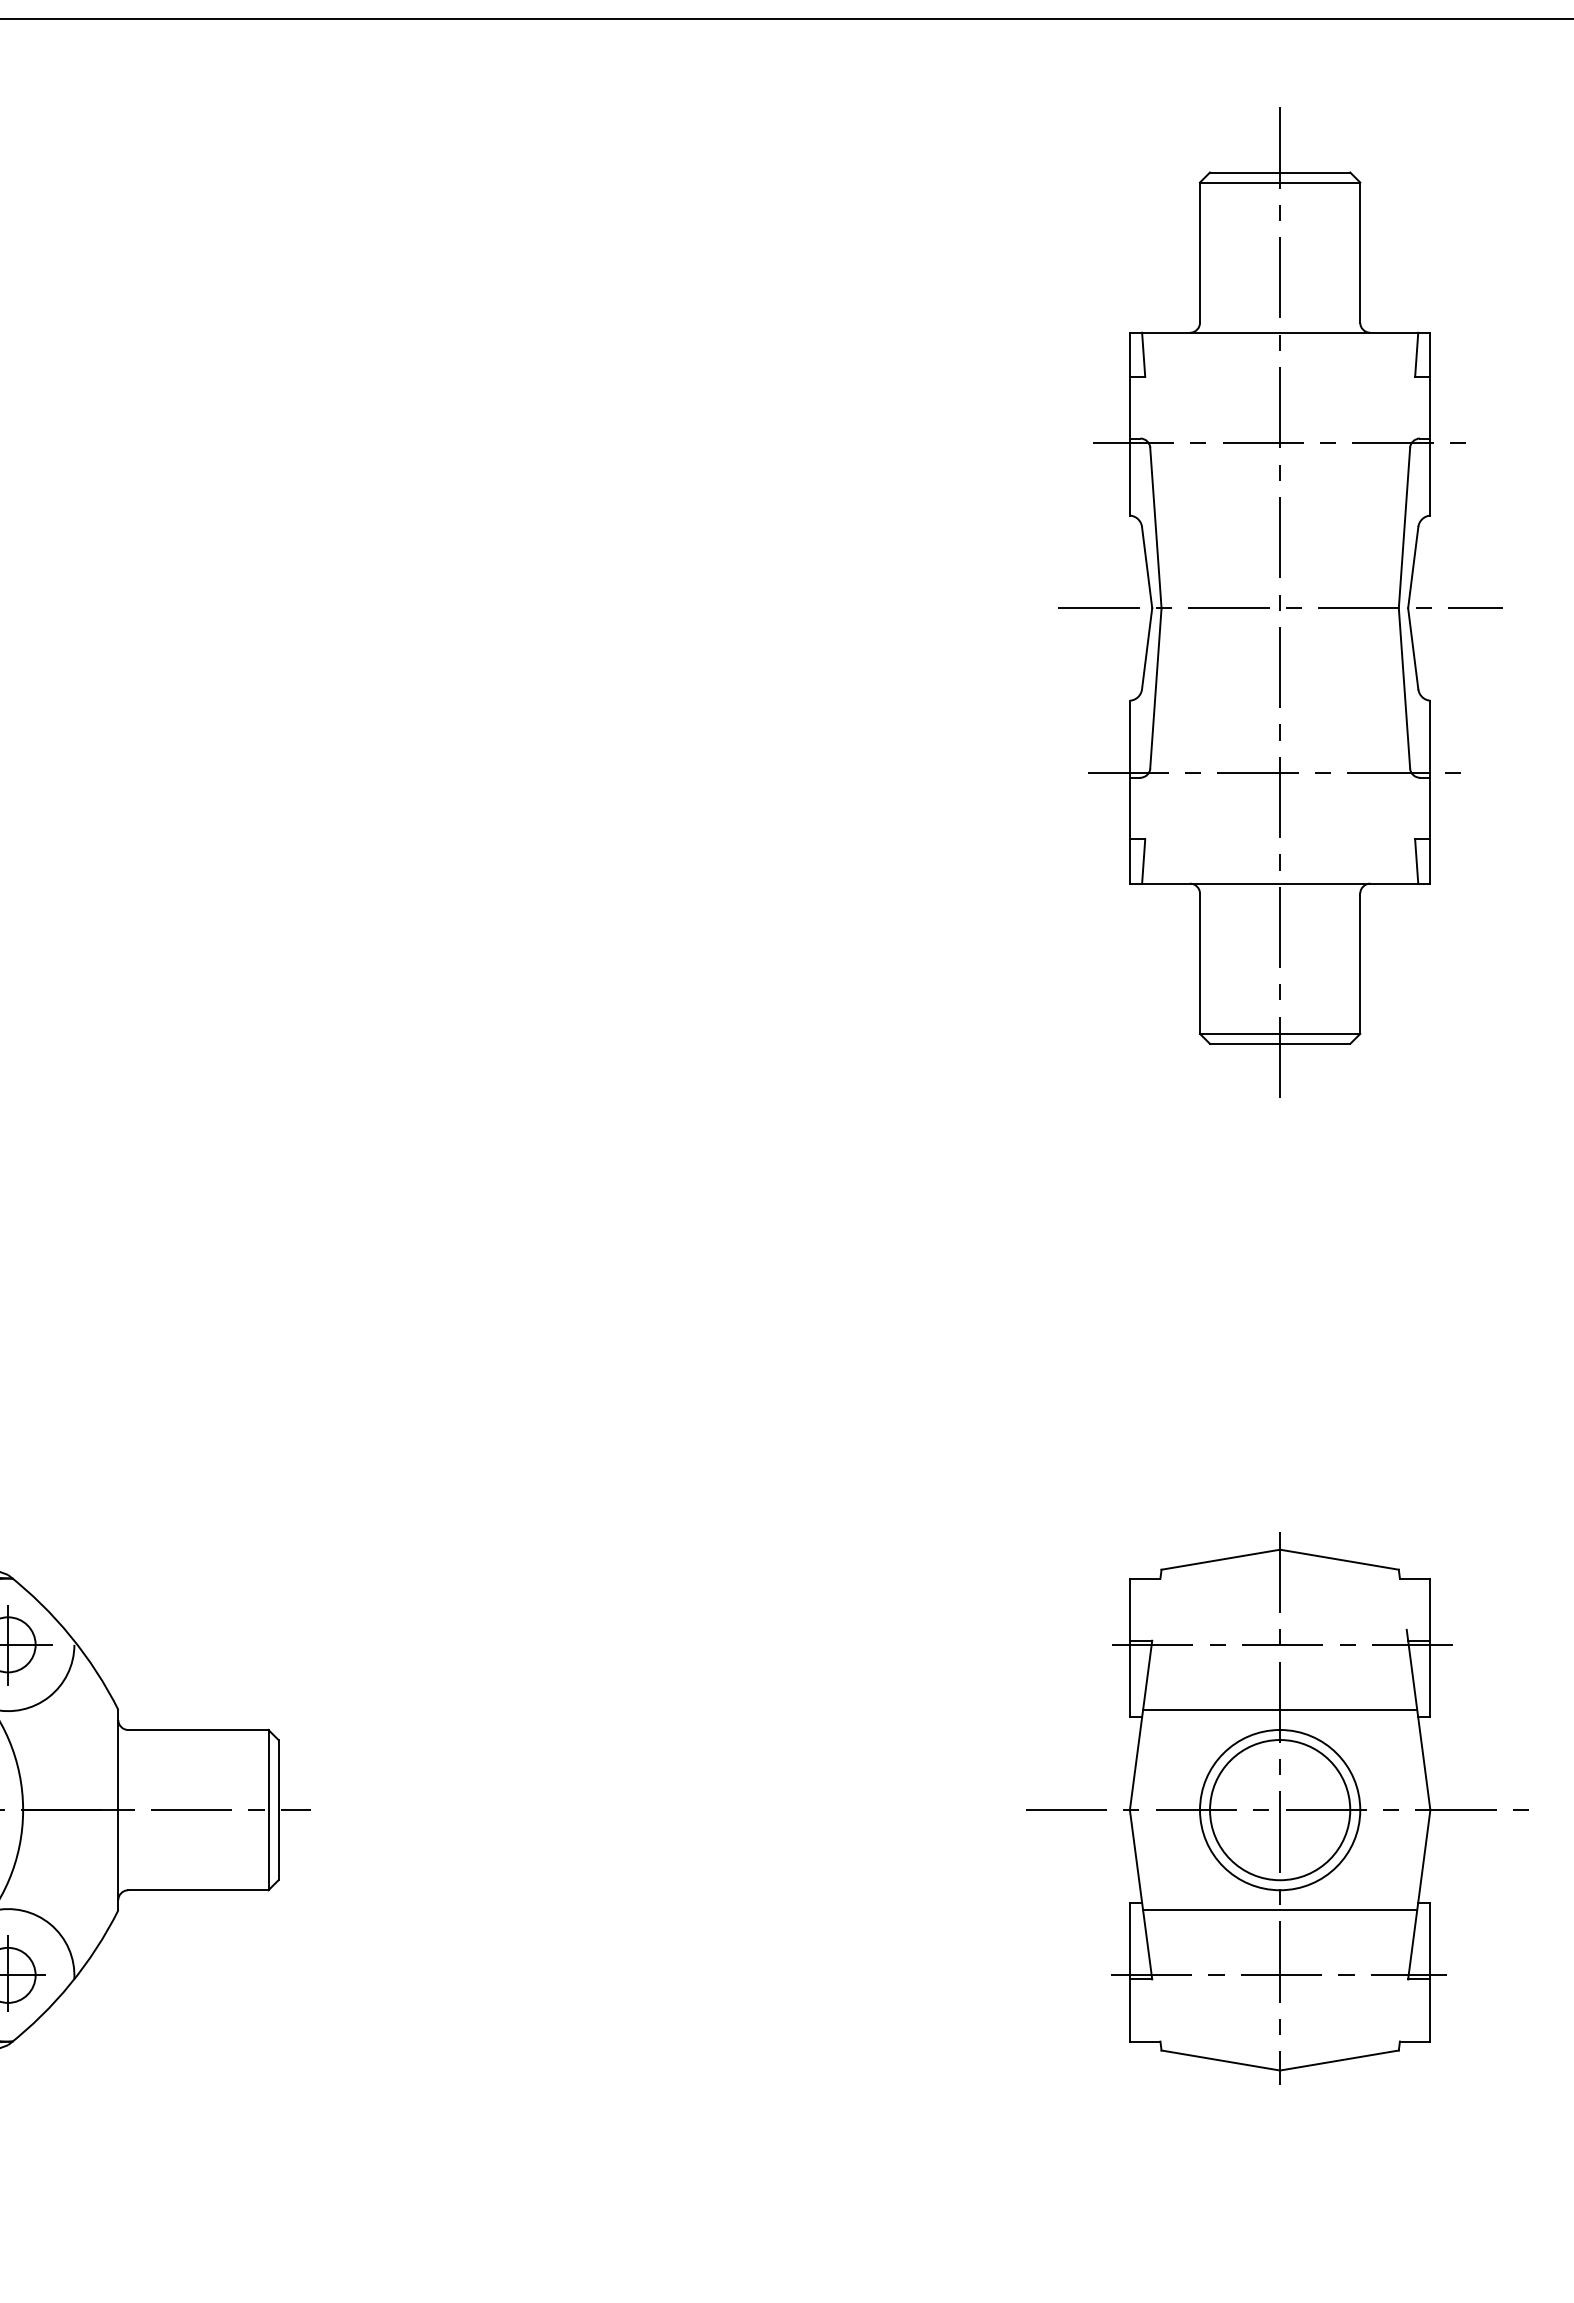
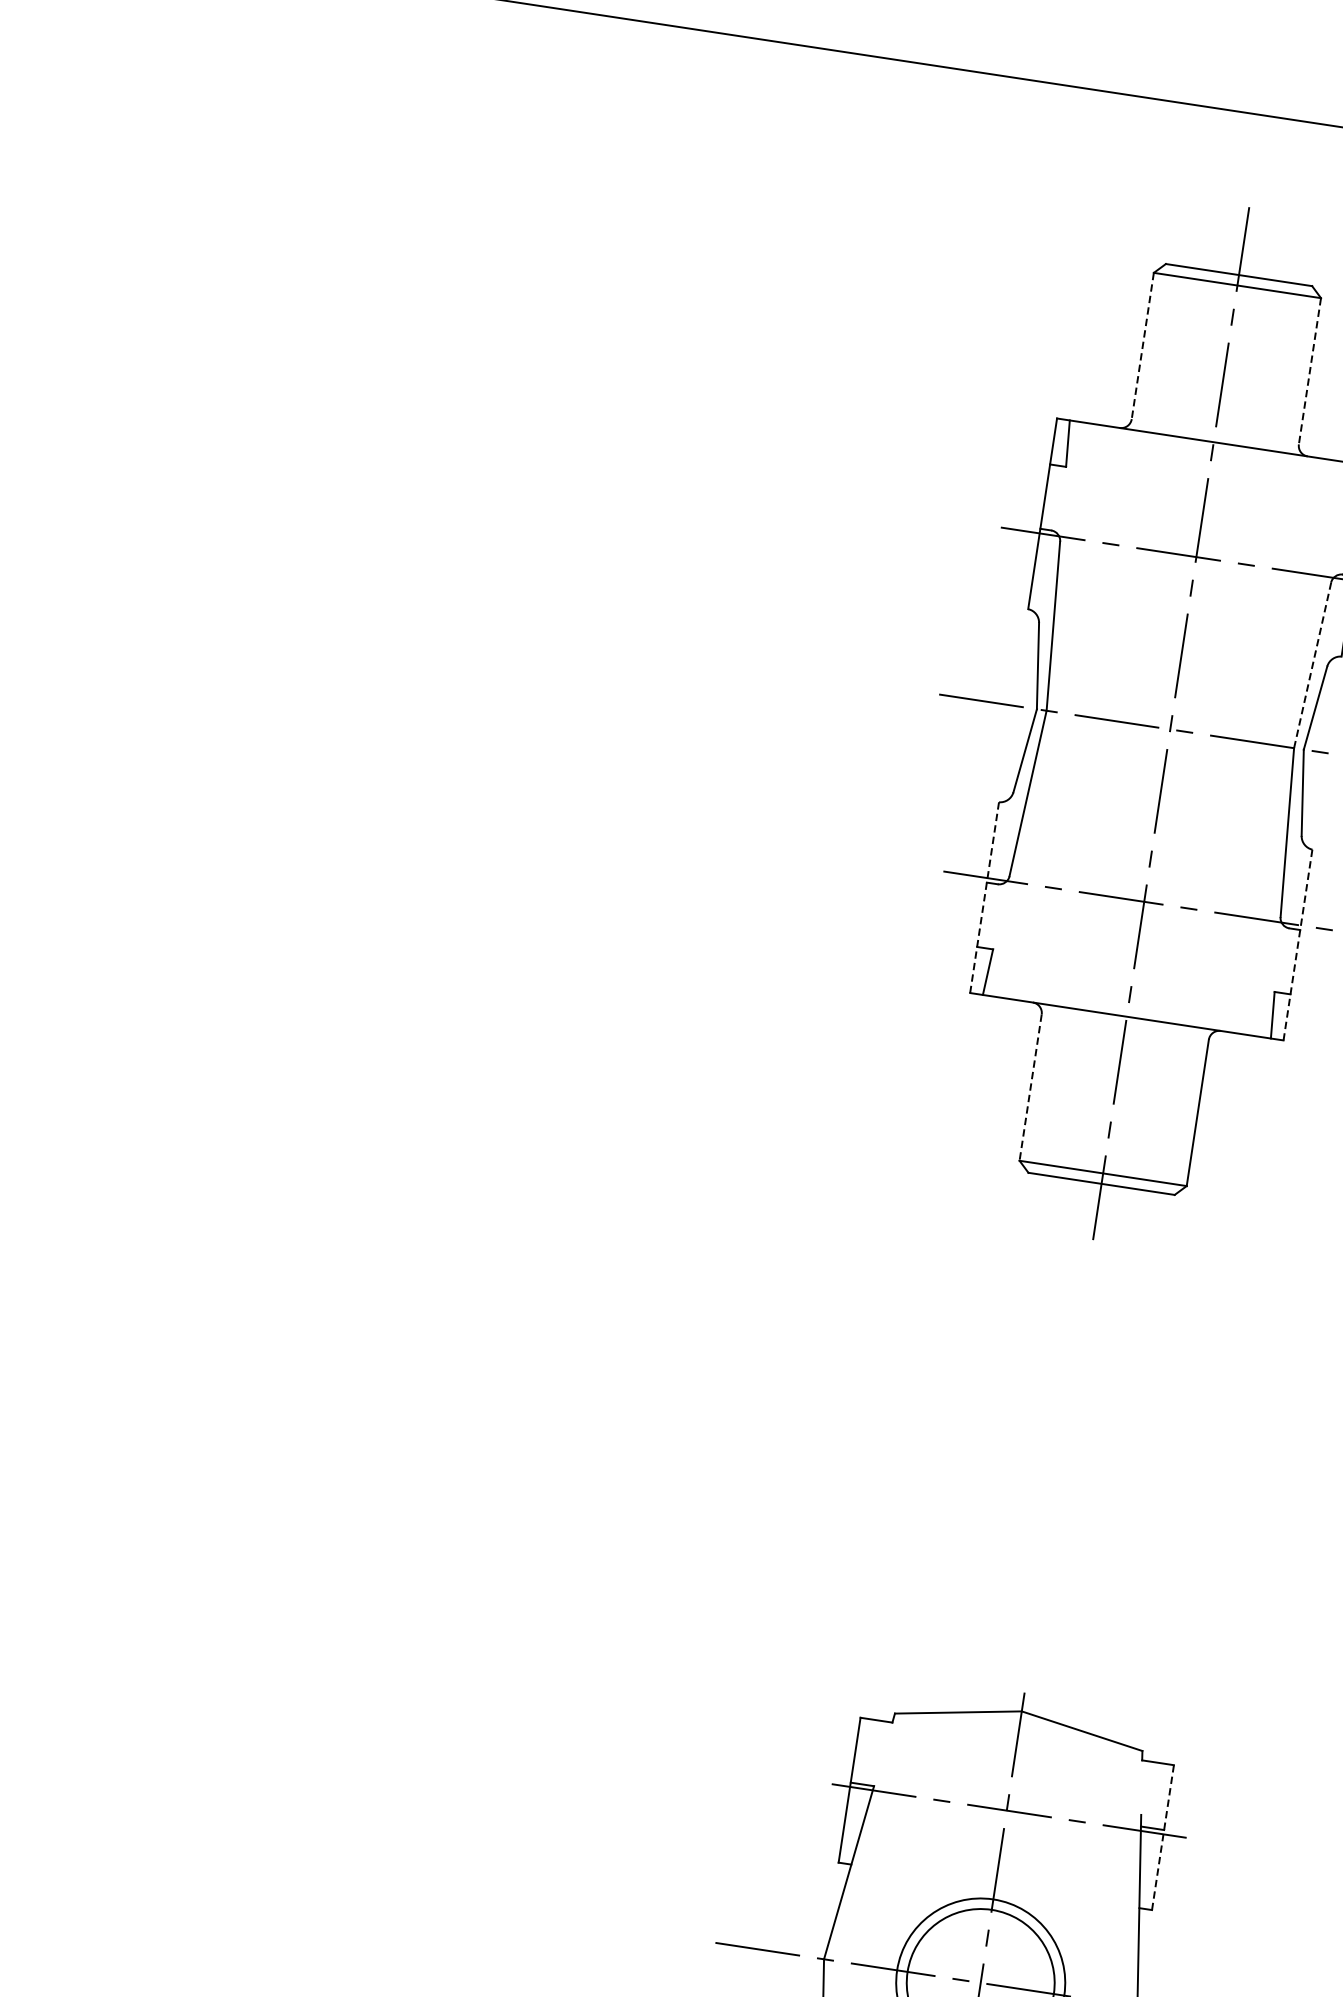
line: (1200, 253) -> (1143, 346), solid -> dashed
line: (1360, 253) -> (1310, 372), solid -> dashed
line: (1404, 527) -> (1312, 664), solid -> dashed
line: (1129, 792) -> (984, 897), solid -> dashed
line: (1430, 792) -> (1298, 945), solid -> dashed
line: (1200, 964) -> (1031, 1088), solid -> dashed
line: (1430, 1648) -> (1163, 1838), solid -> dashed
line: (1280, 1709) -> (996, 1878), removed

